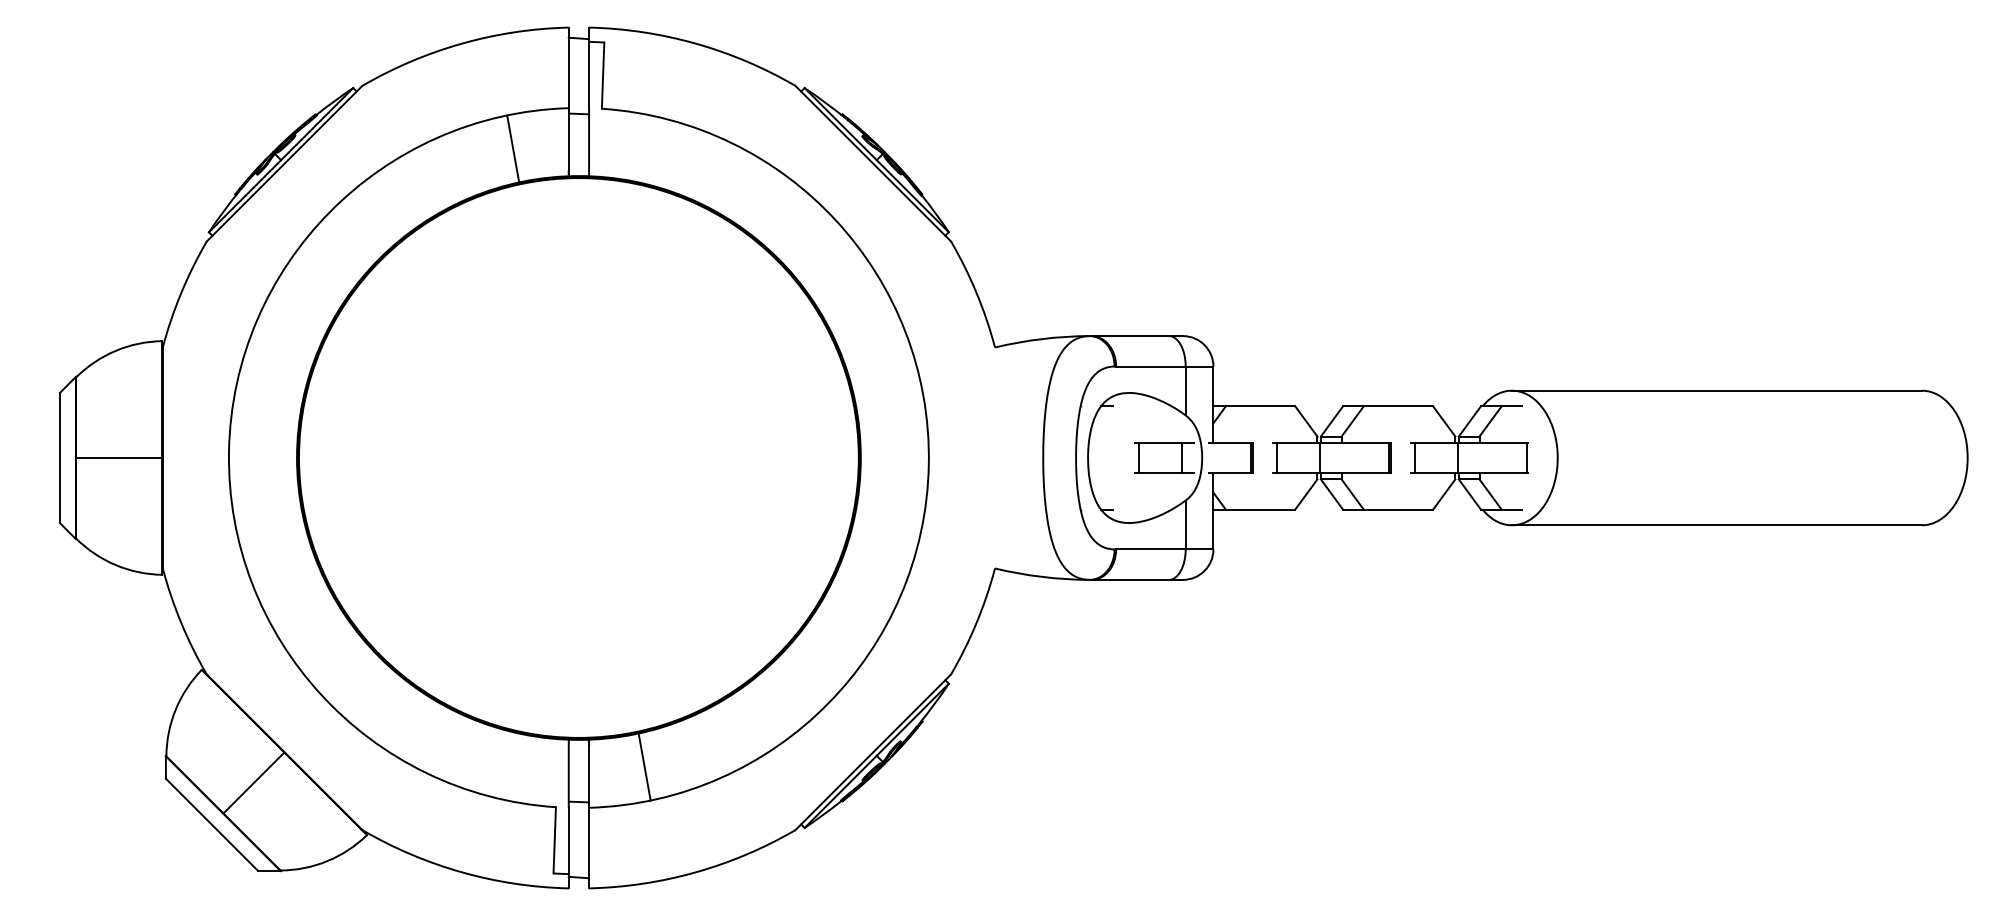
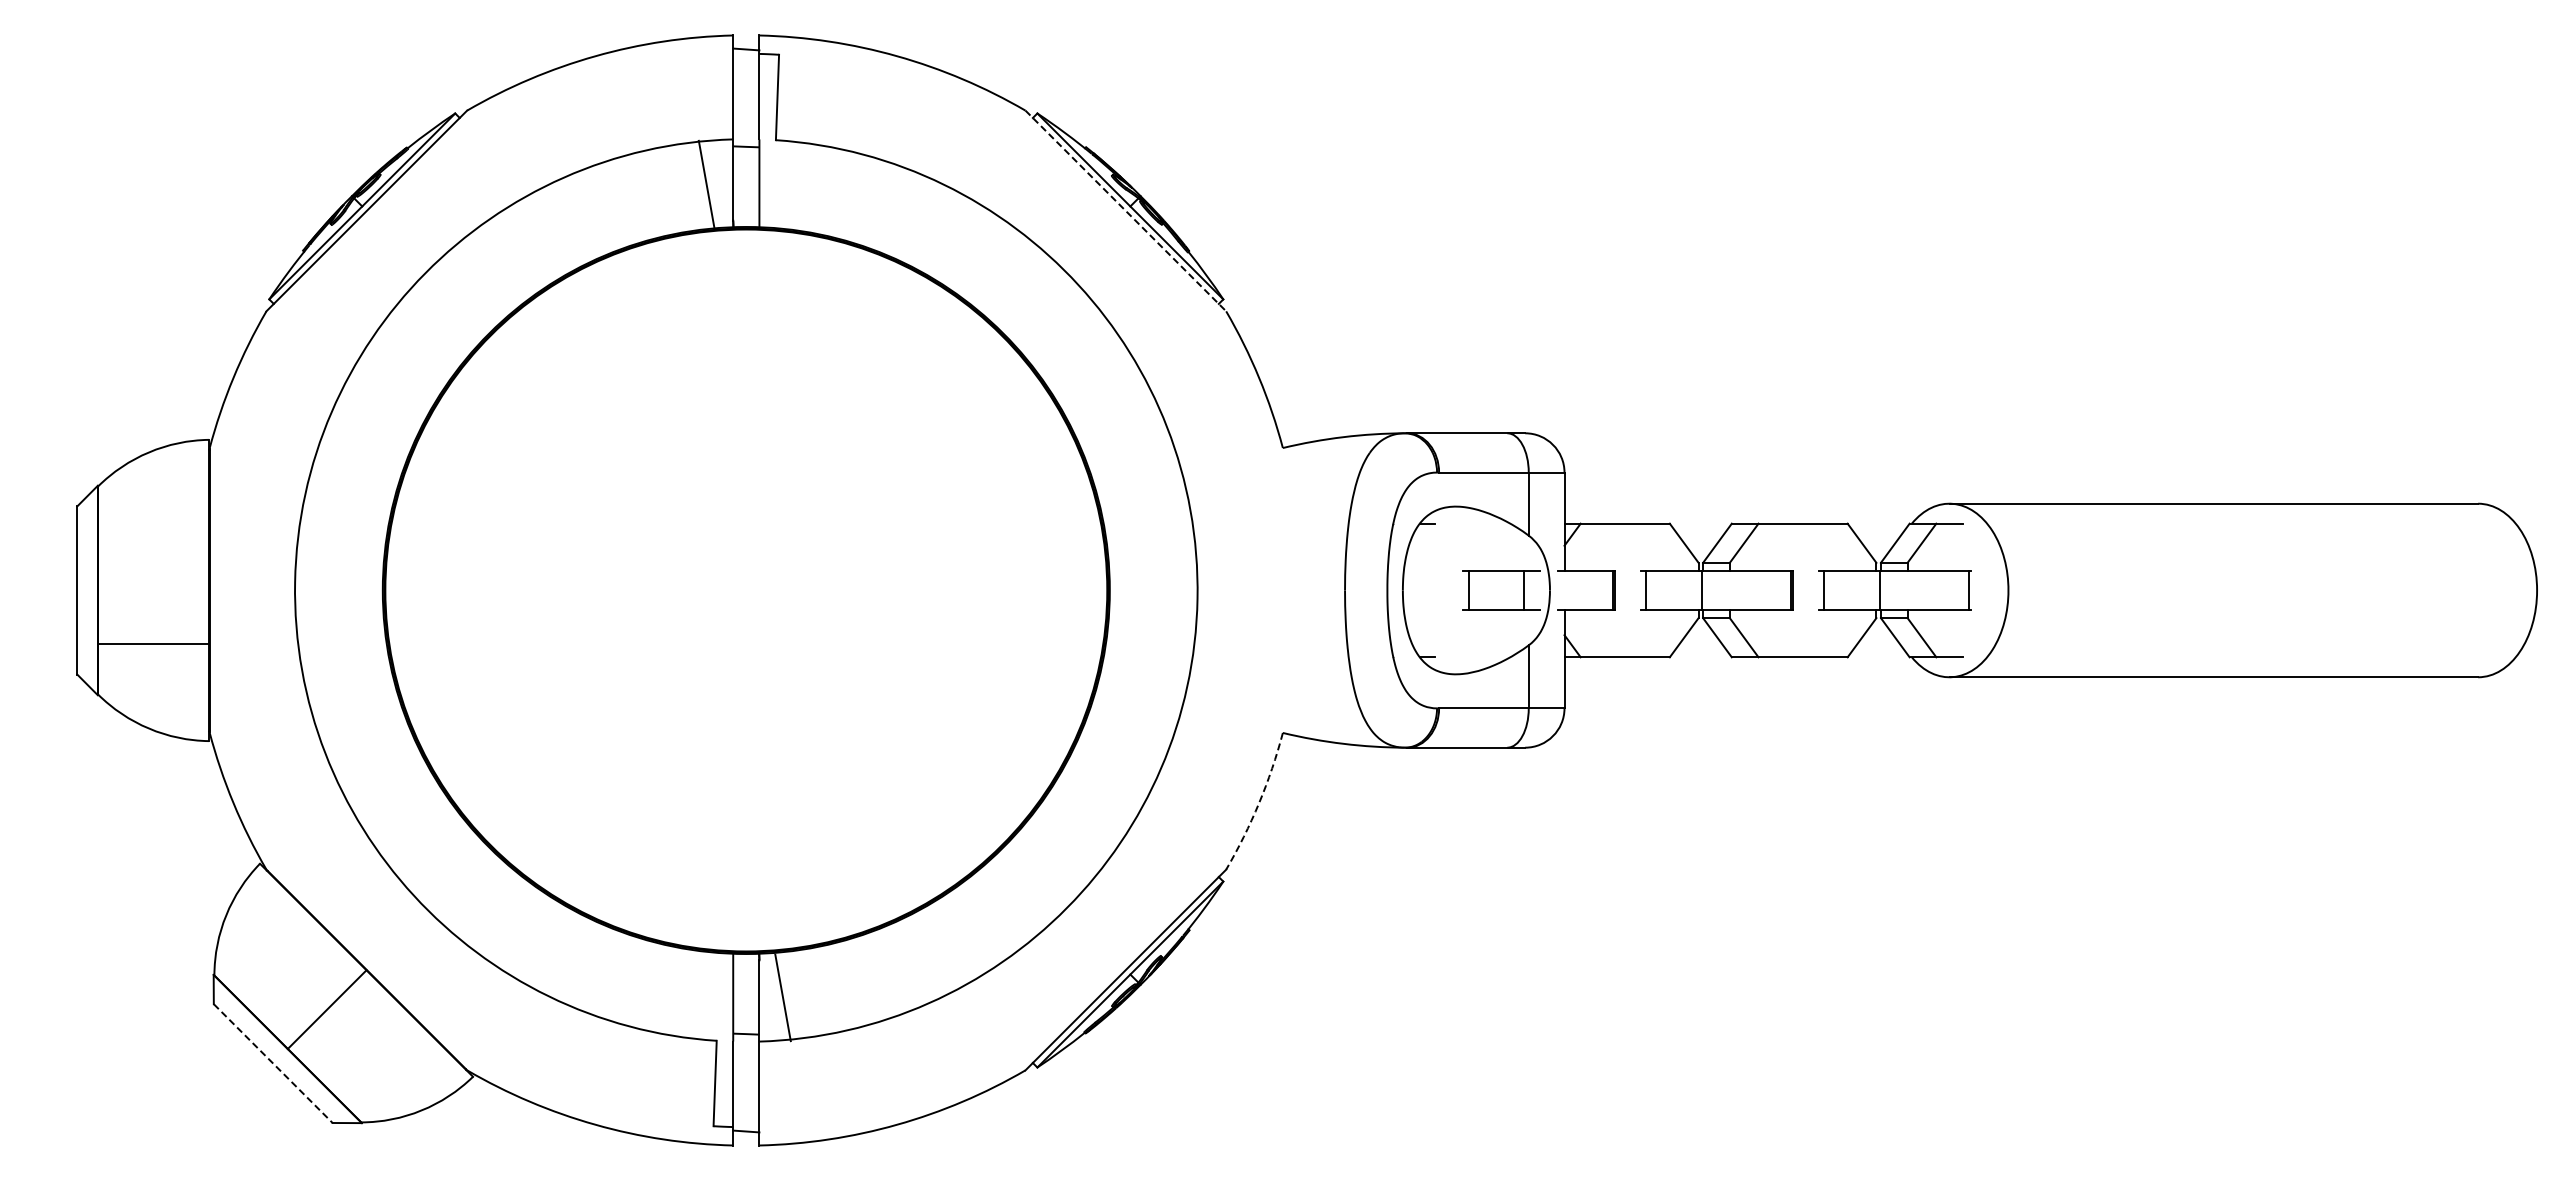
line: (513, 148) -> (706, 183), moved
line: (872, 163) -> (1125, 210), solid -> dashed
line: (119, 458) -> (153, 644), moved
arc: (976, 623) -> (1259, 803), solid -> dashed
line: (644, 766) -> (782, 997), moved
line: (212, 824) -> (273, 1063), solid -> dashed

